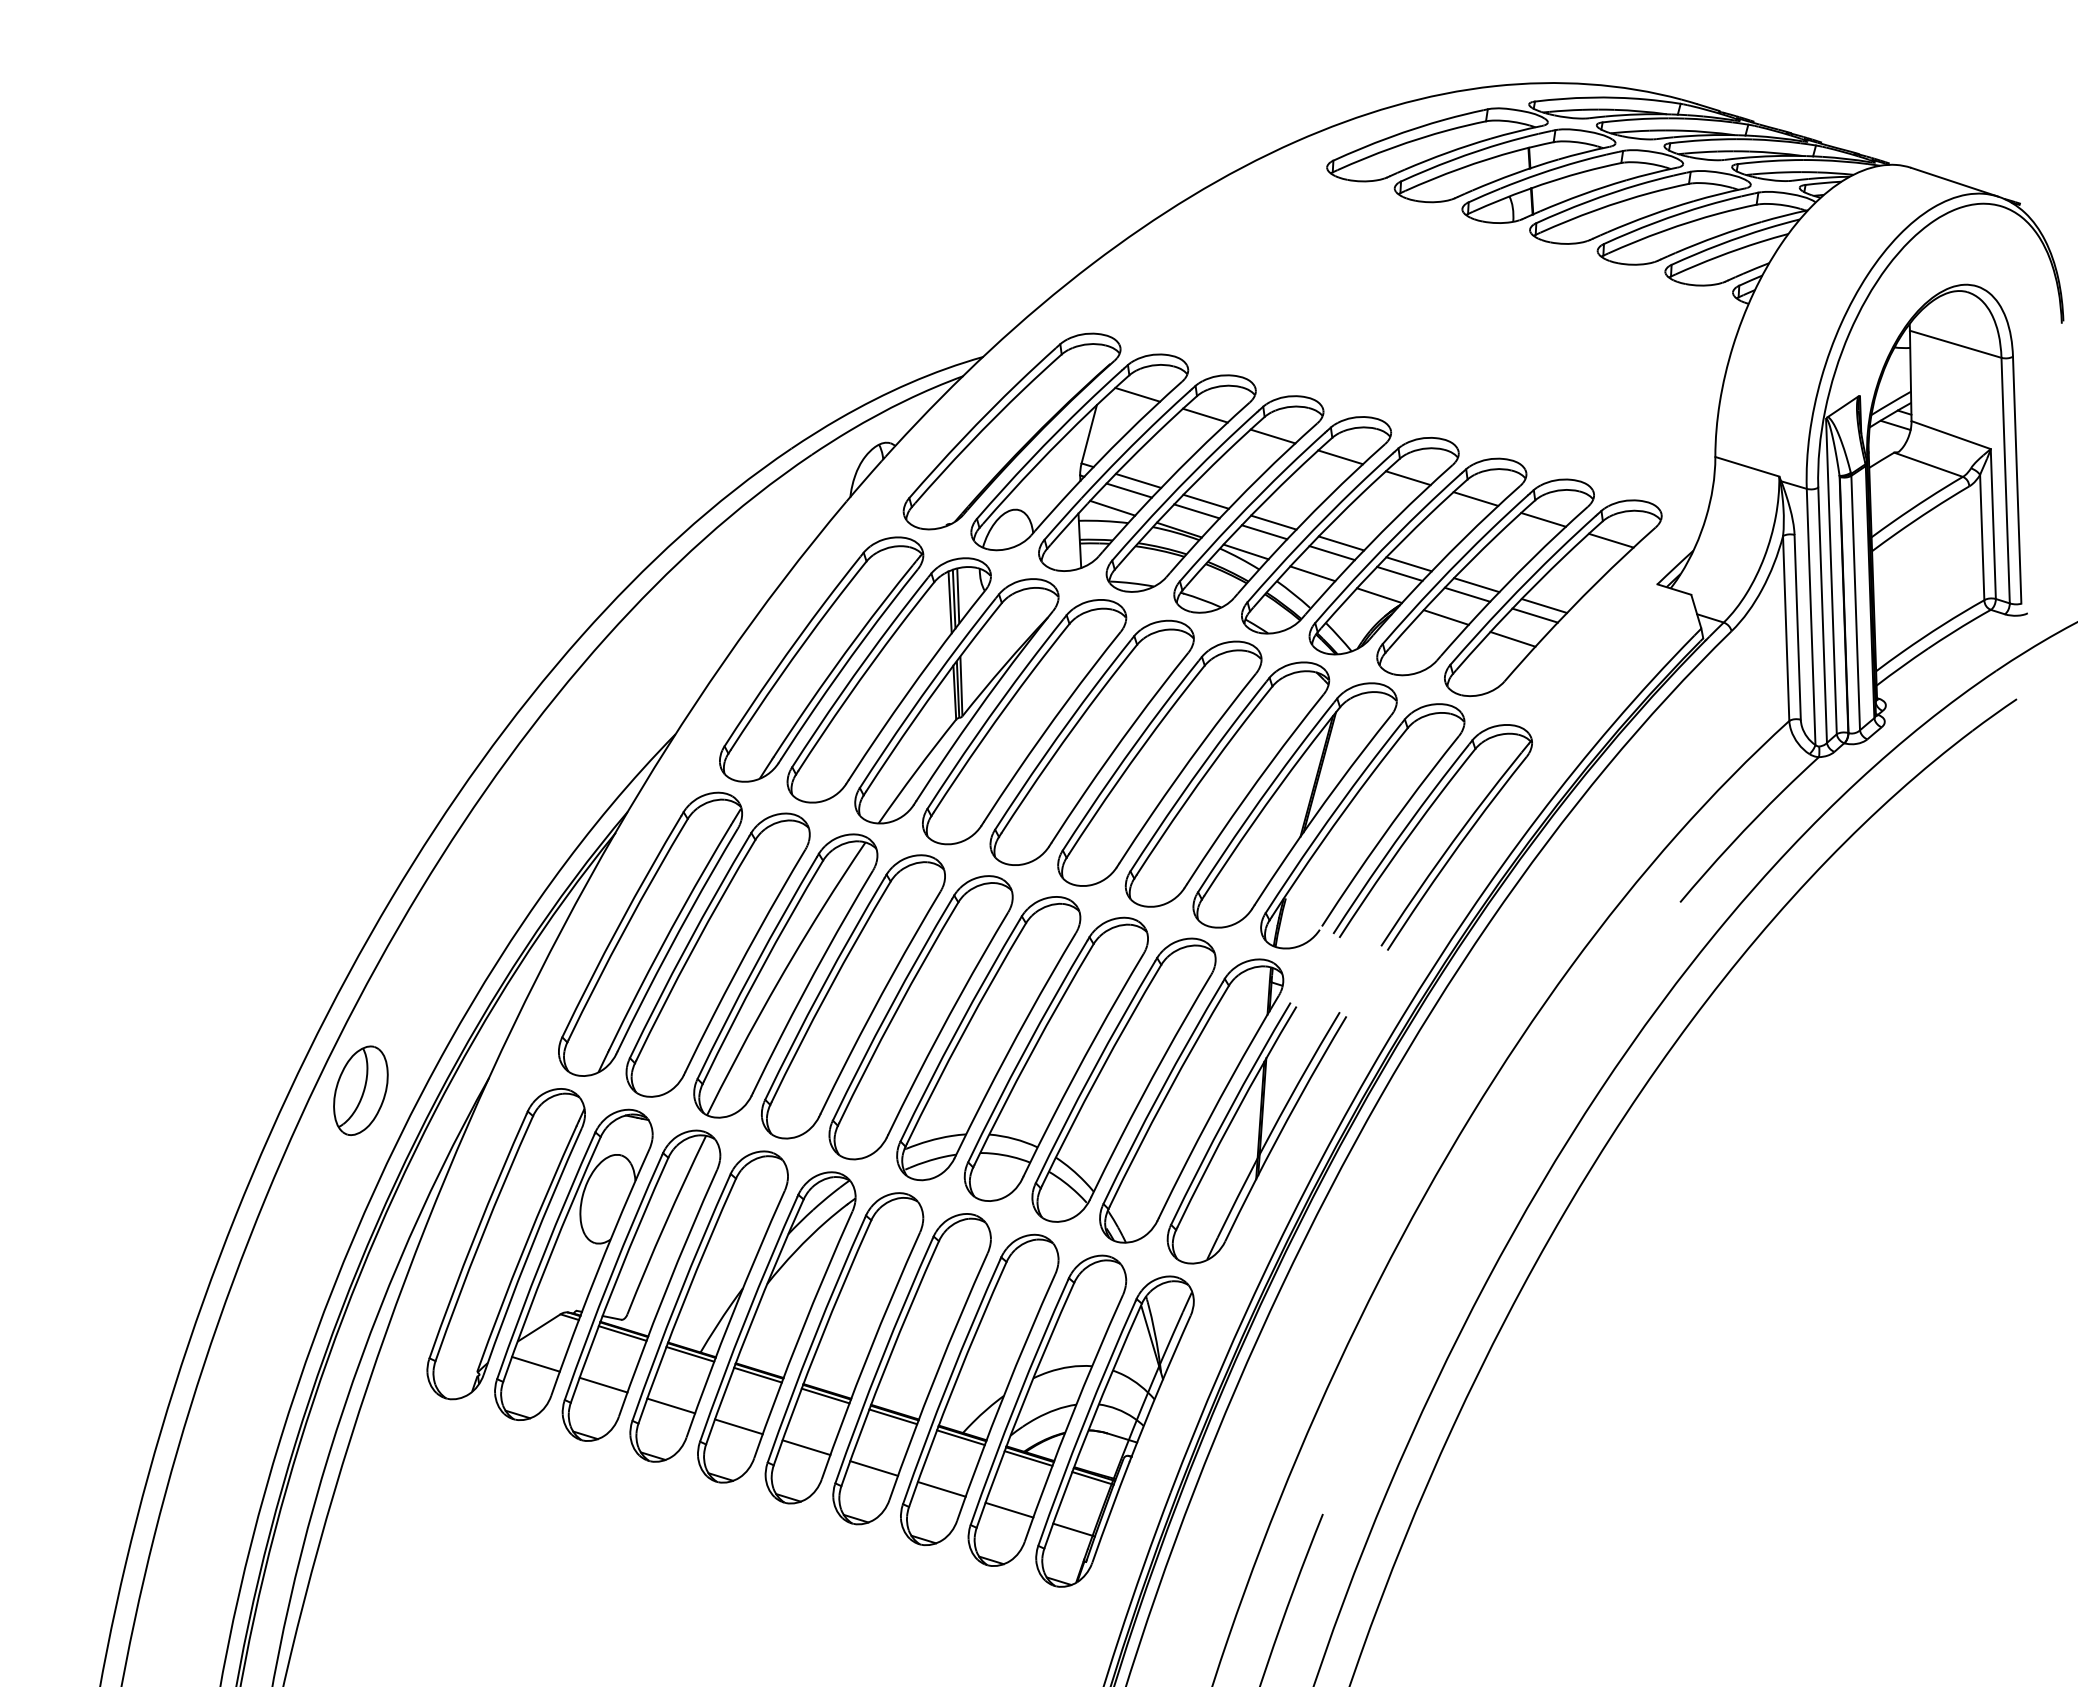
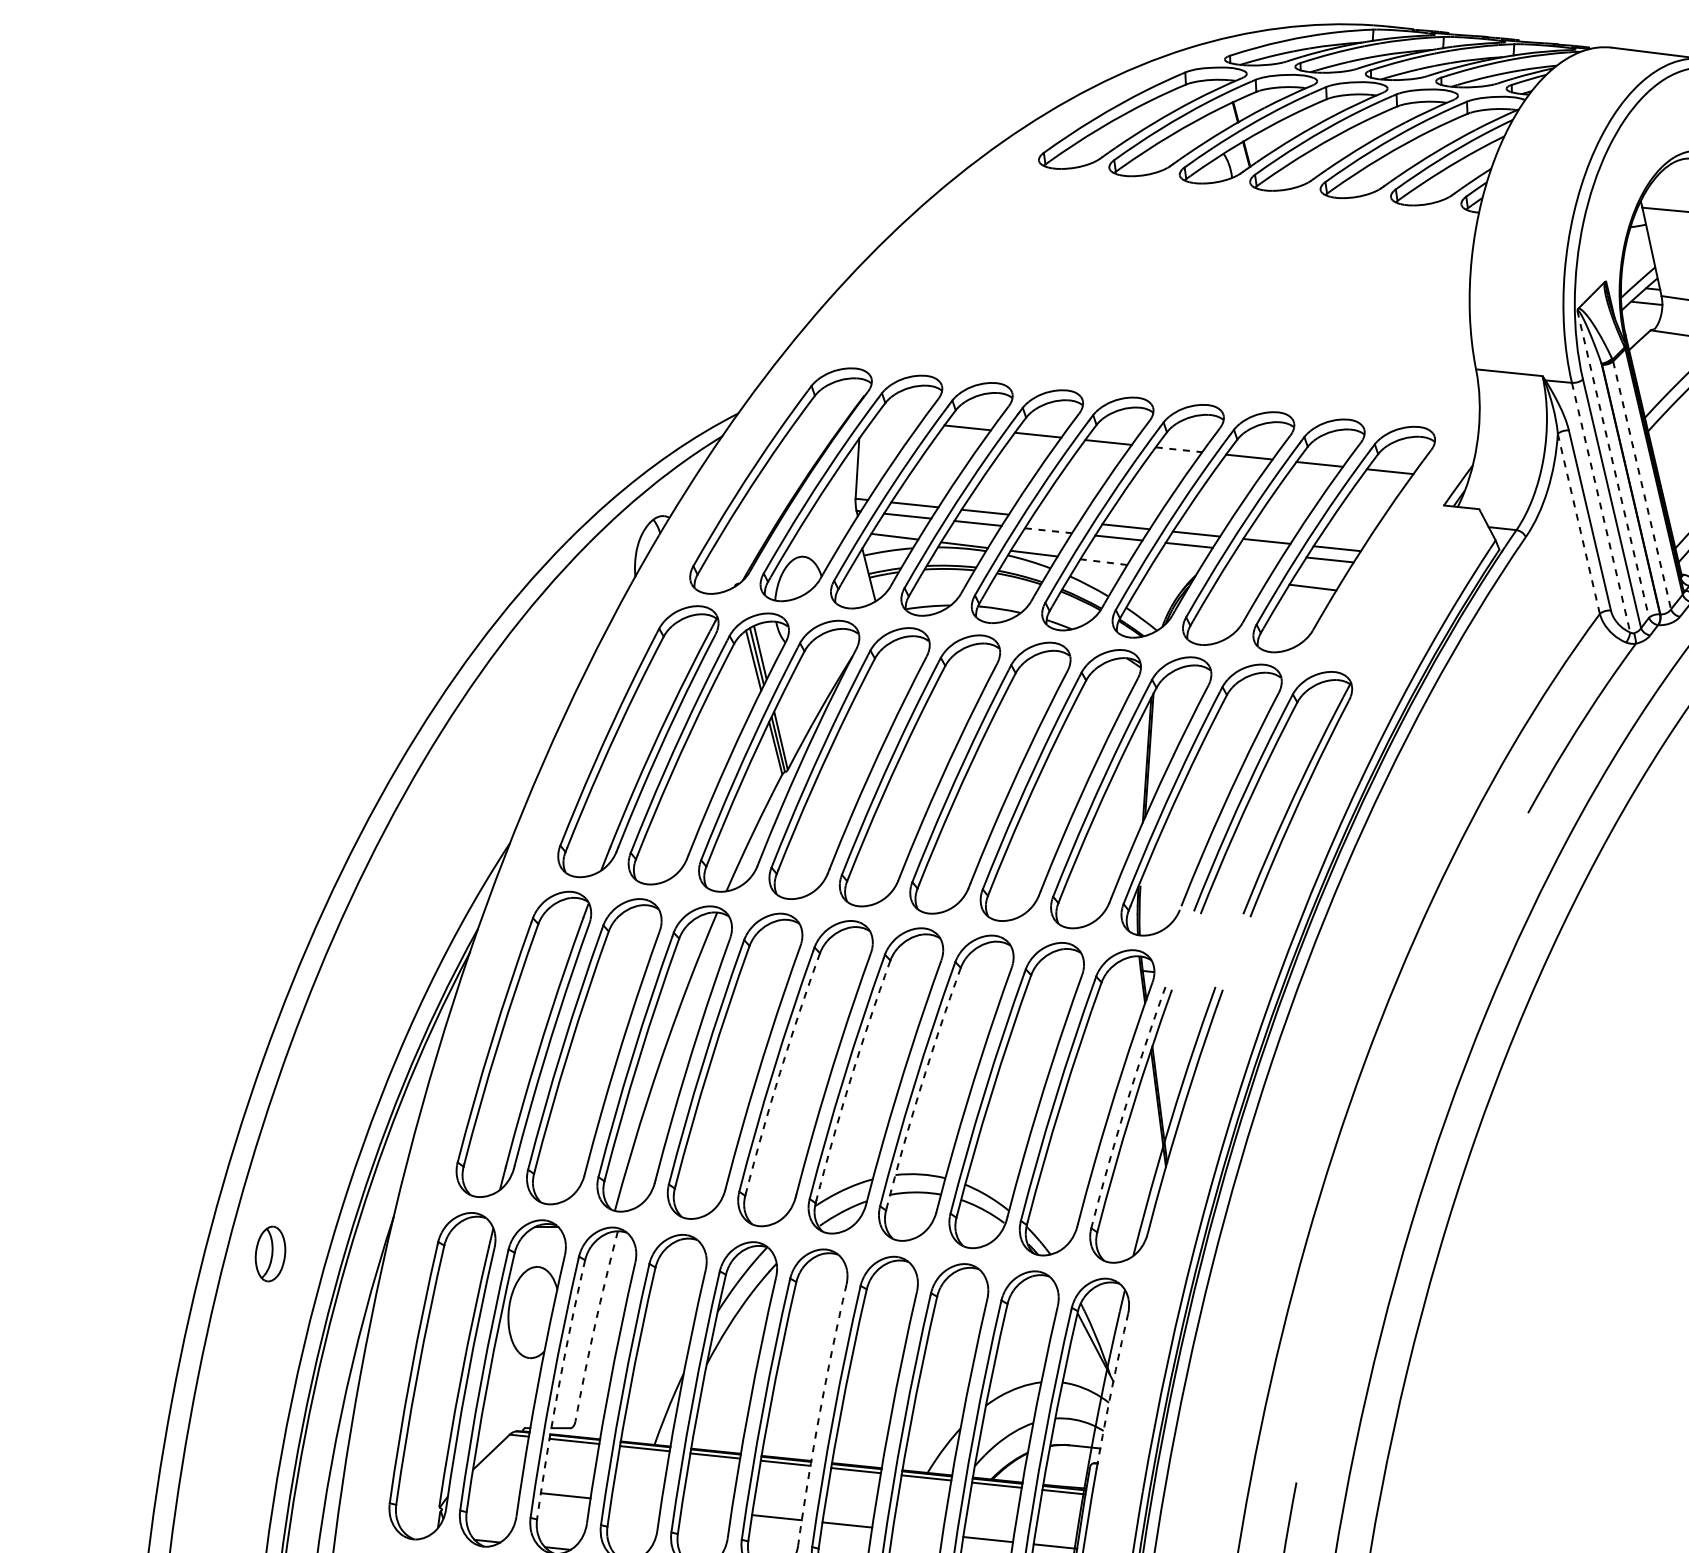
line: (1137, 394) -> (897, 420), removed
line: (1408, 478) -> (1179, 450), solid -> dashed
line: (1273, 522) -> (1055, 519), removed
line: (1264, 532) -> (1048, 530), solid -> dashed
line: (1312, 573) -> (1103, 561), solid -> dashed
line: (1831, 576) -> (1613, 464), solid -> dashed
line: (1467, 594) -> (1259, 552), removed
line: (1379, 595) -> (1173, 570), removed
line: (1855, 603) -> (1641, 485), solid -> dashed
line: (1445, 617) -> (1242, 579), removed
line: (1811, 617) -> (1601, 508), solid -> dashed
line: (1786, 629) -> (1579, 524), solid -> dashed
arc: (896, 1011) -> (780, 1072), solid -> dashed
arc: (963, 1032) -> (850, 1079), solid -> dashed
arc: (1031, 1053) -> (921, 1087), solid -> dashed
part: (360, 1090) -> (270, 1253), size x0.6
arc: (1228, 1112) -> (1125, 1106), solid -> dashed
arc: (665, 1224) -> (595, 1326), solid -> dashed
arc: (617, 1279) -> (558, 1389), solid -> dashed
arc: (868, 1354) -> (819, 1414), solid -> dashed
line: (535, 1363) -> (494, 1487), removed
arc: (1160, 1386) -> (1112, 1388), solid -> dashed
line: (671, 1405) -> (636, 1502), removed
line: (738, 1426) -> (706, 1510), removed
line: (941, 1488) -> (917, 1531), removed

